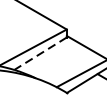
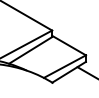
line: (40, 53) -> (30, 50), dashed -> solid

